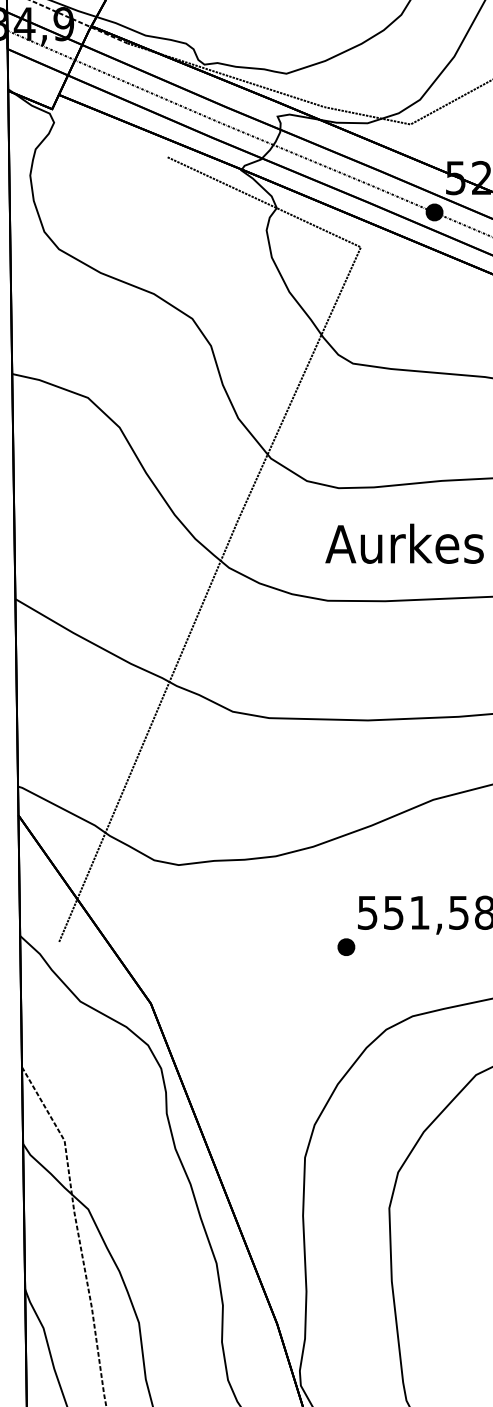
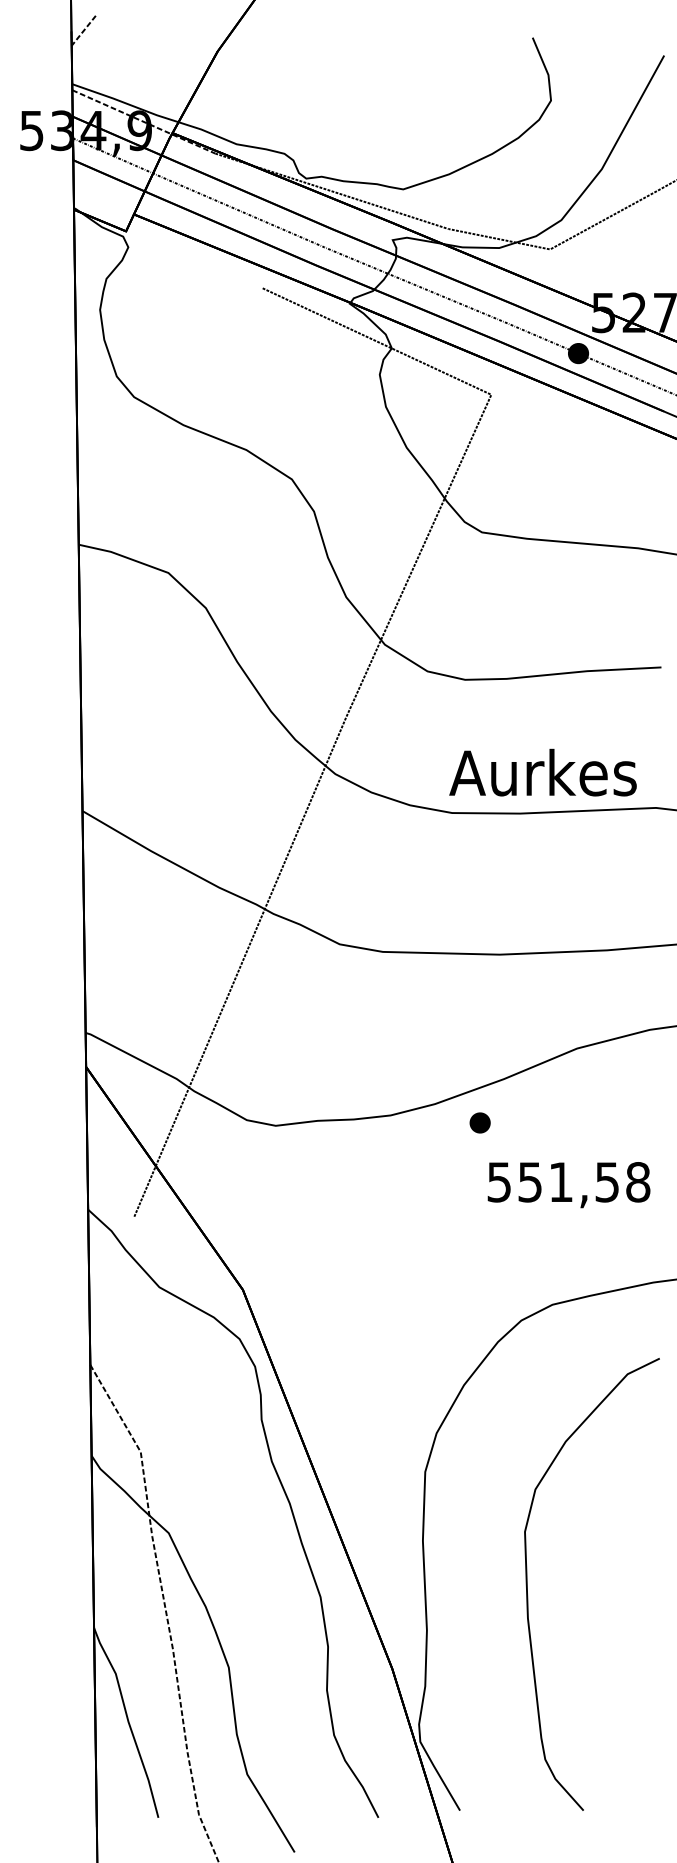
text: (404, 543) -> (542, 772), moved
part: (345, 946) -> (479, 1122), moved

